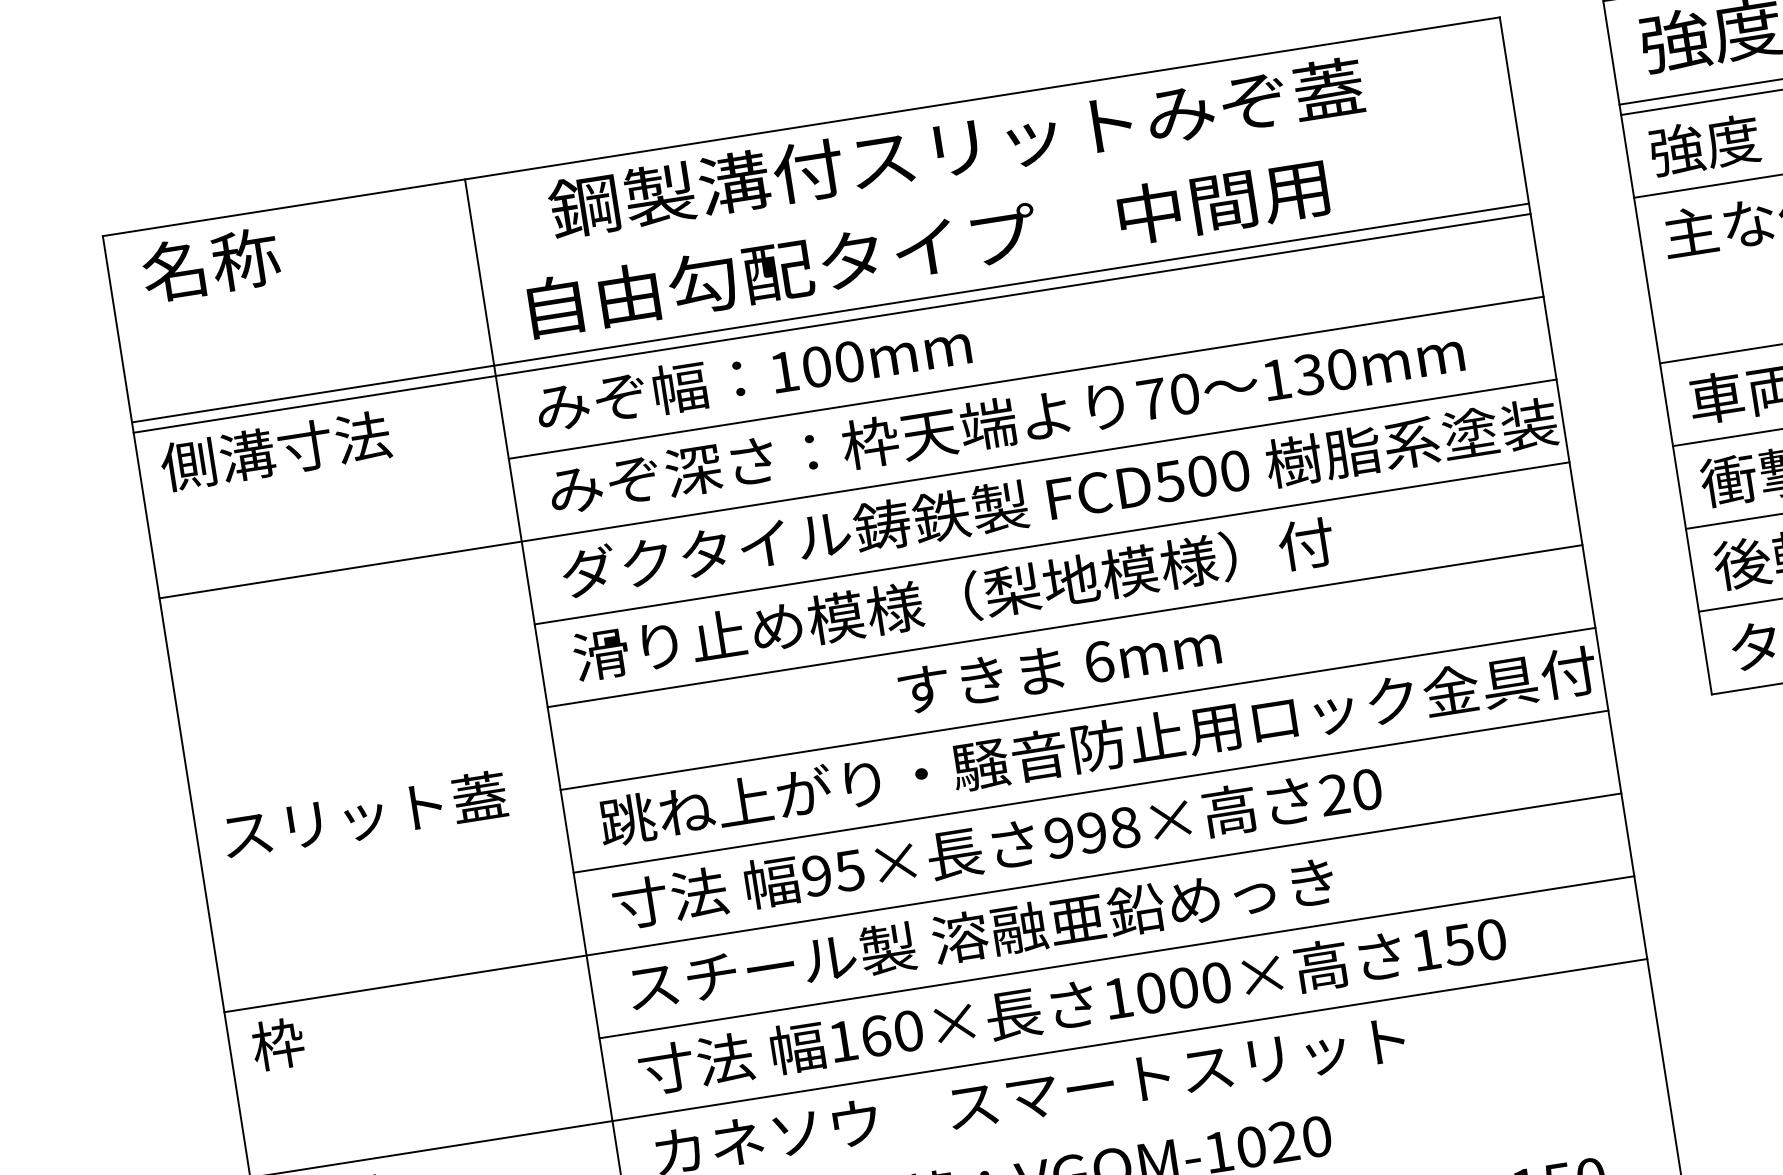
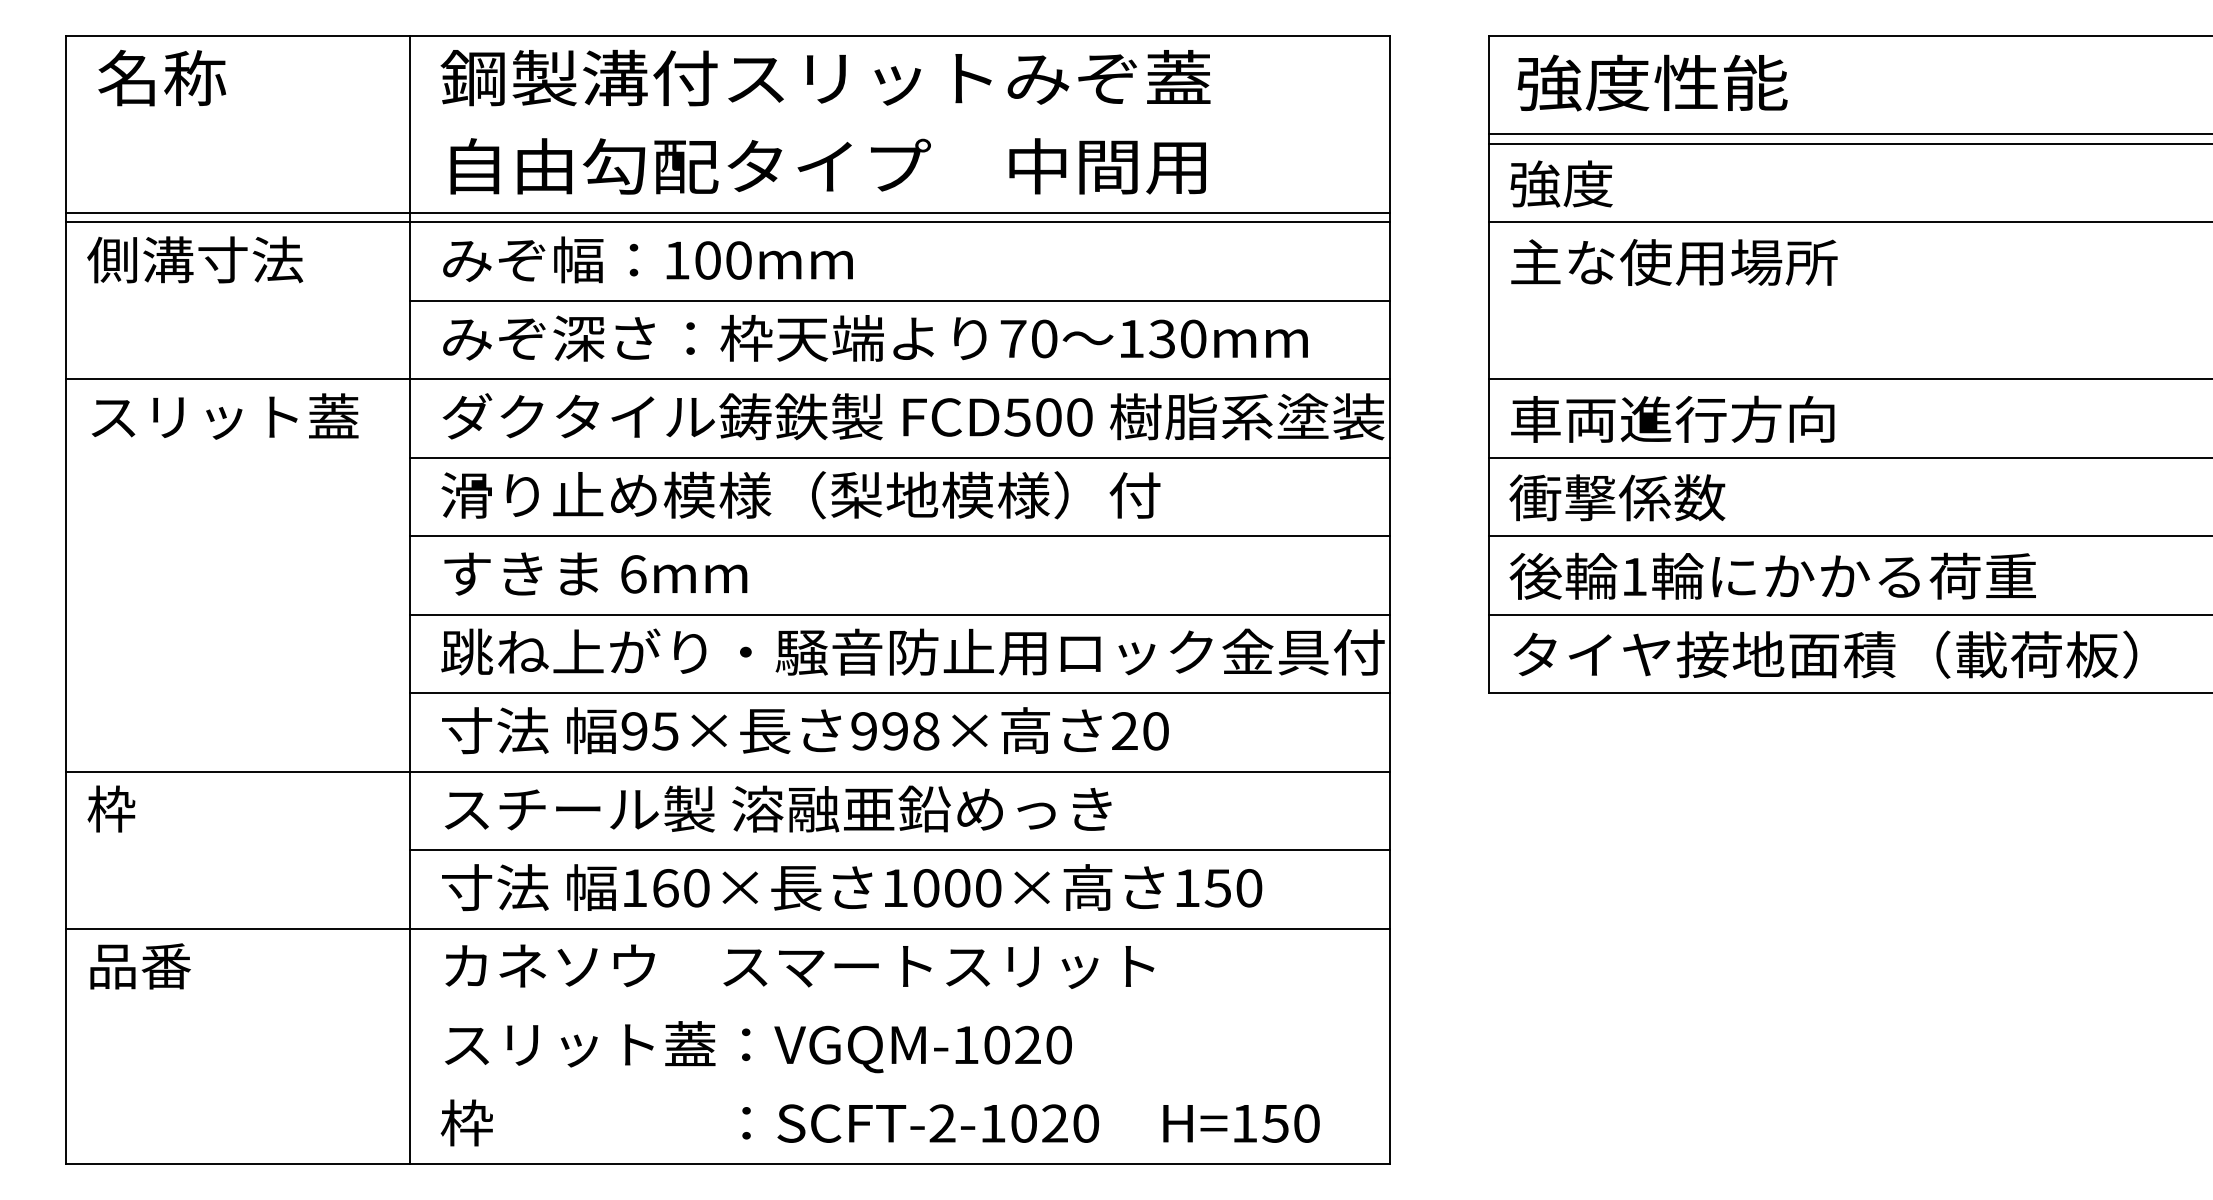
text: (955, 147) -> (825, 77), moved
text: (1059, 667) -> (595, 573), moved
text: (365, 814) -> (225, 416), moved

